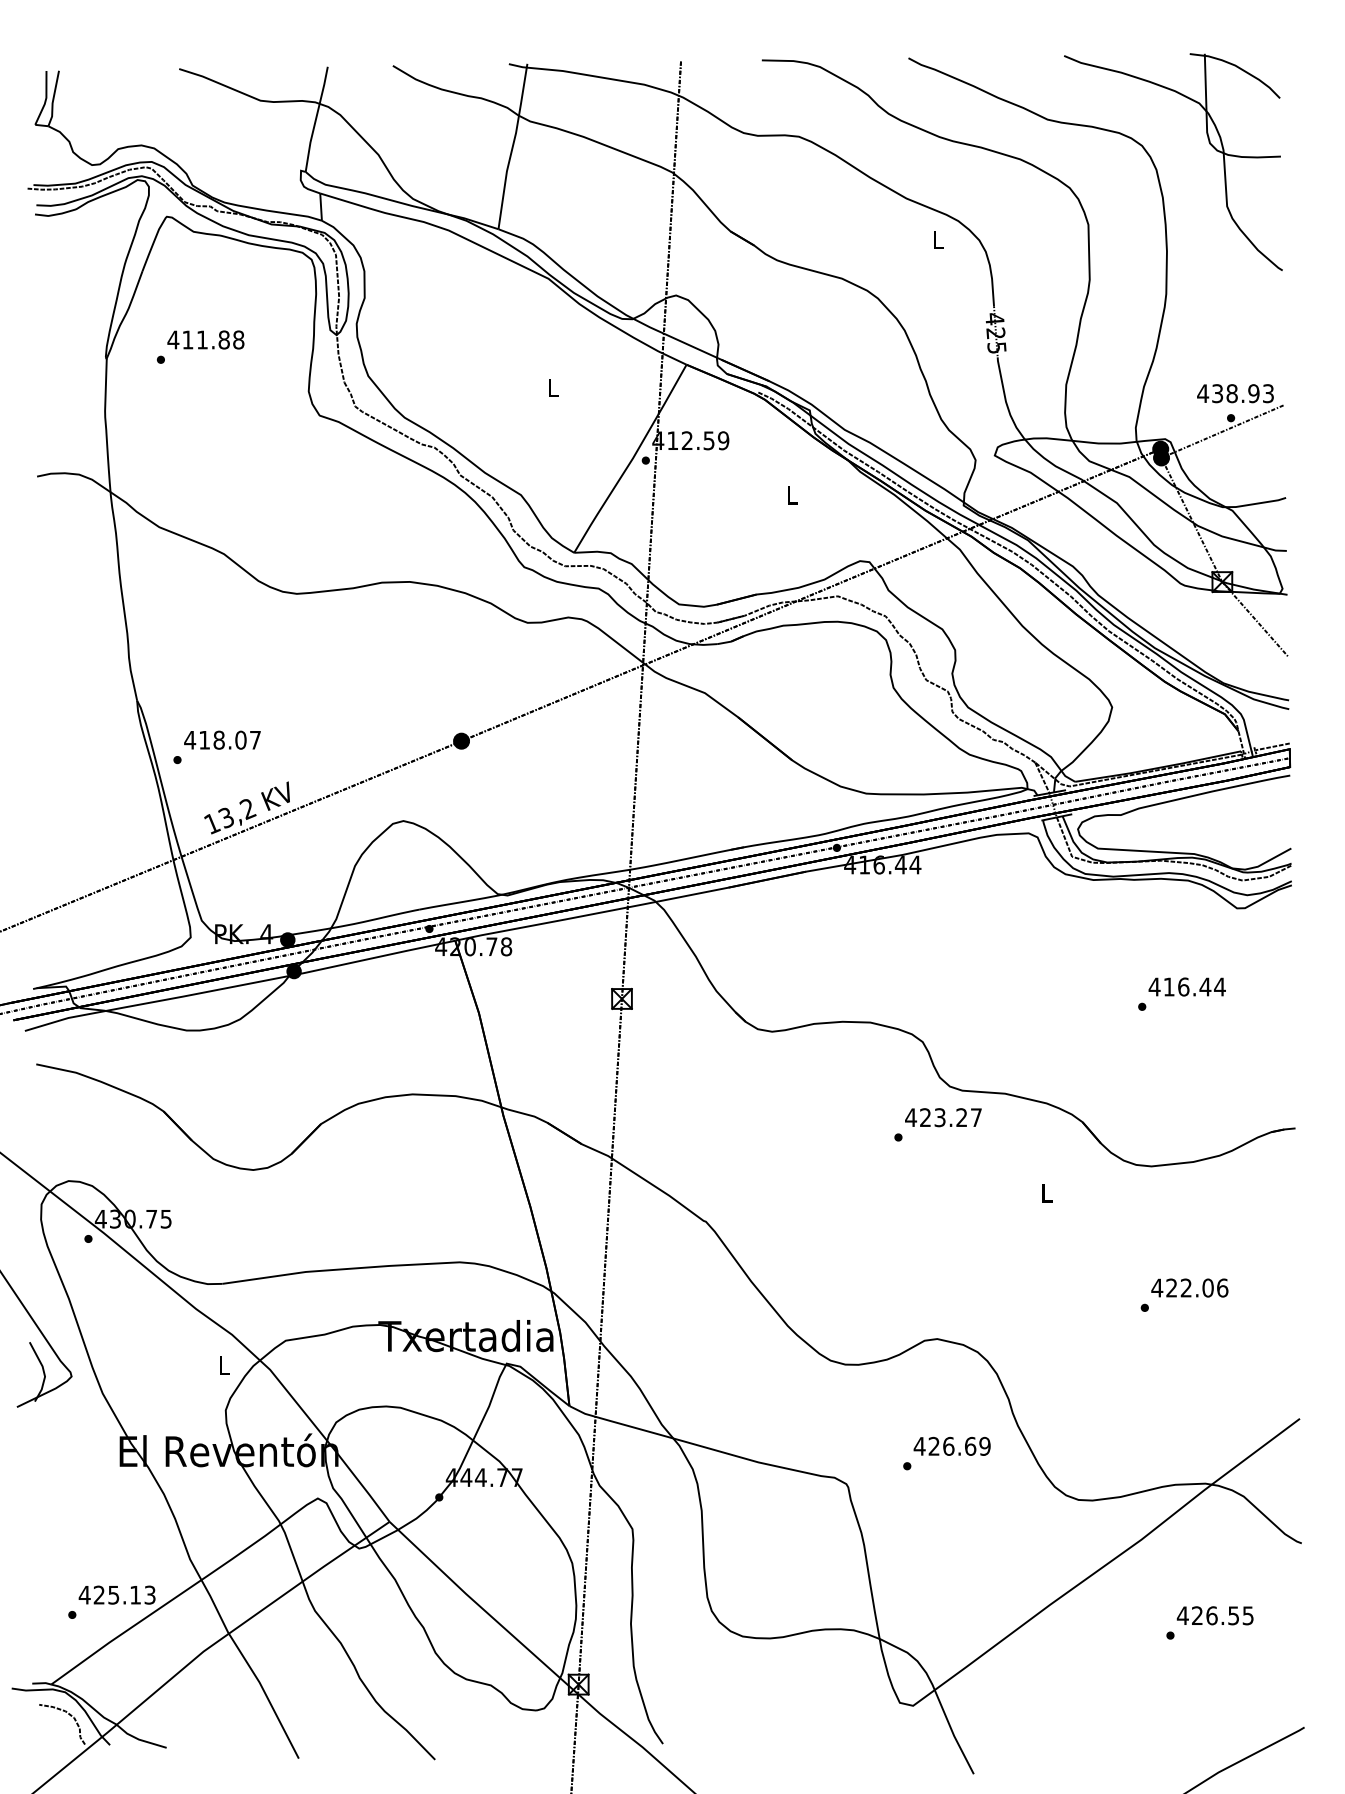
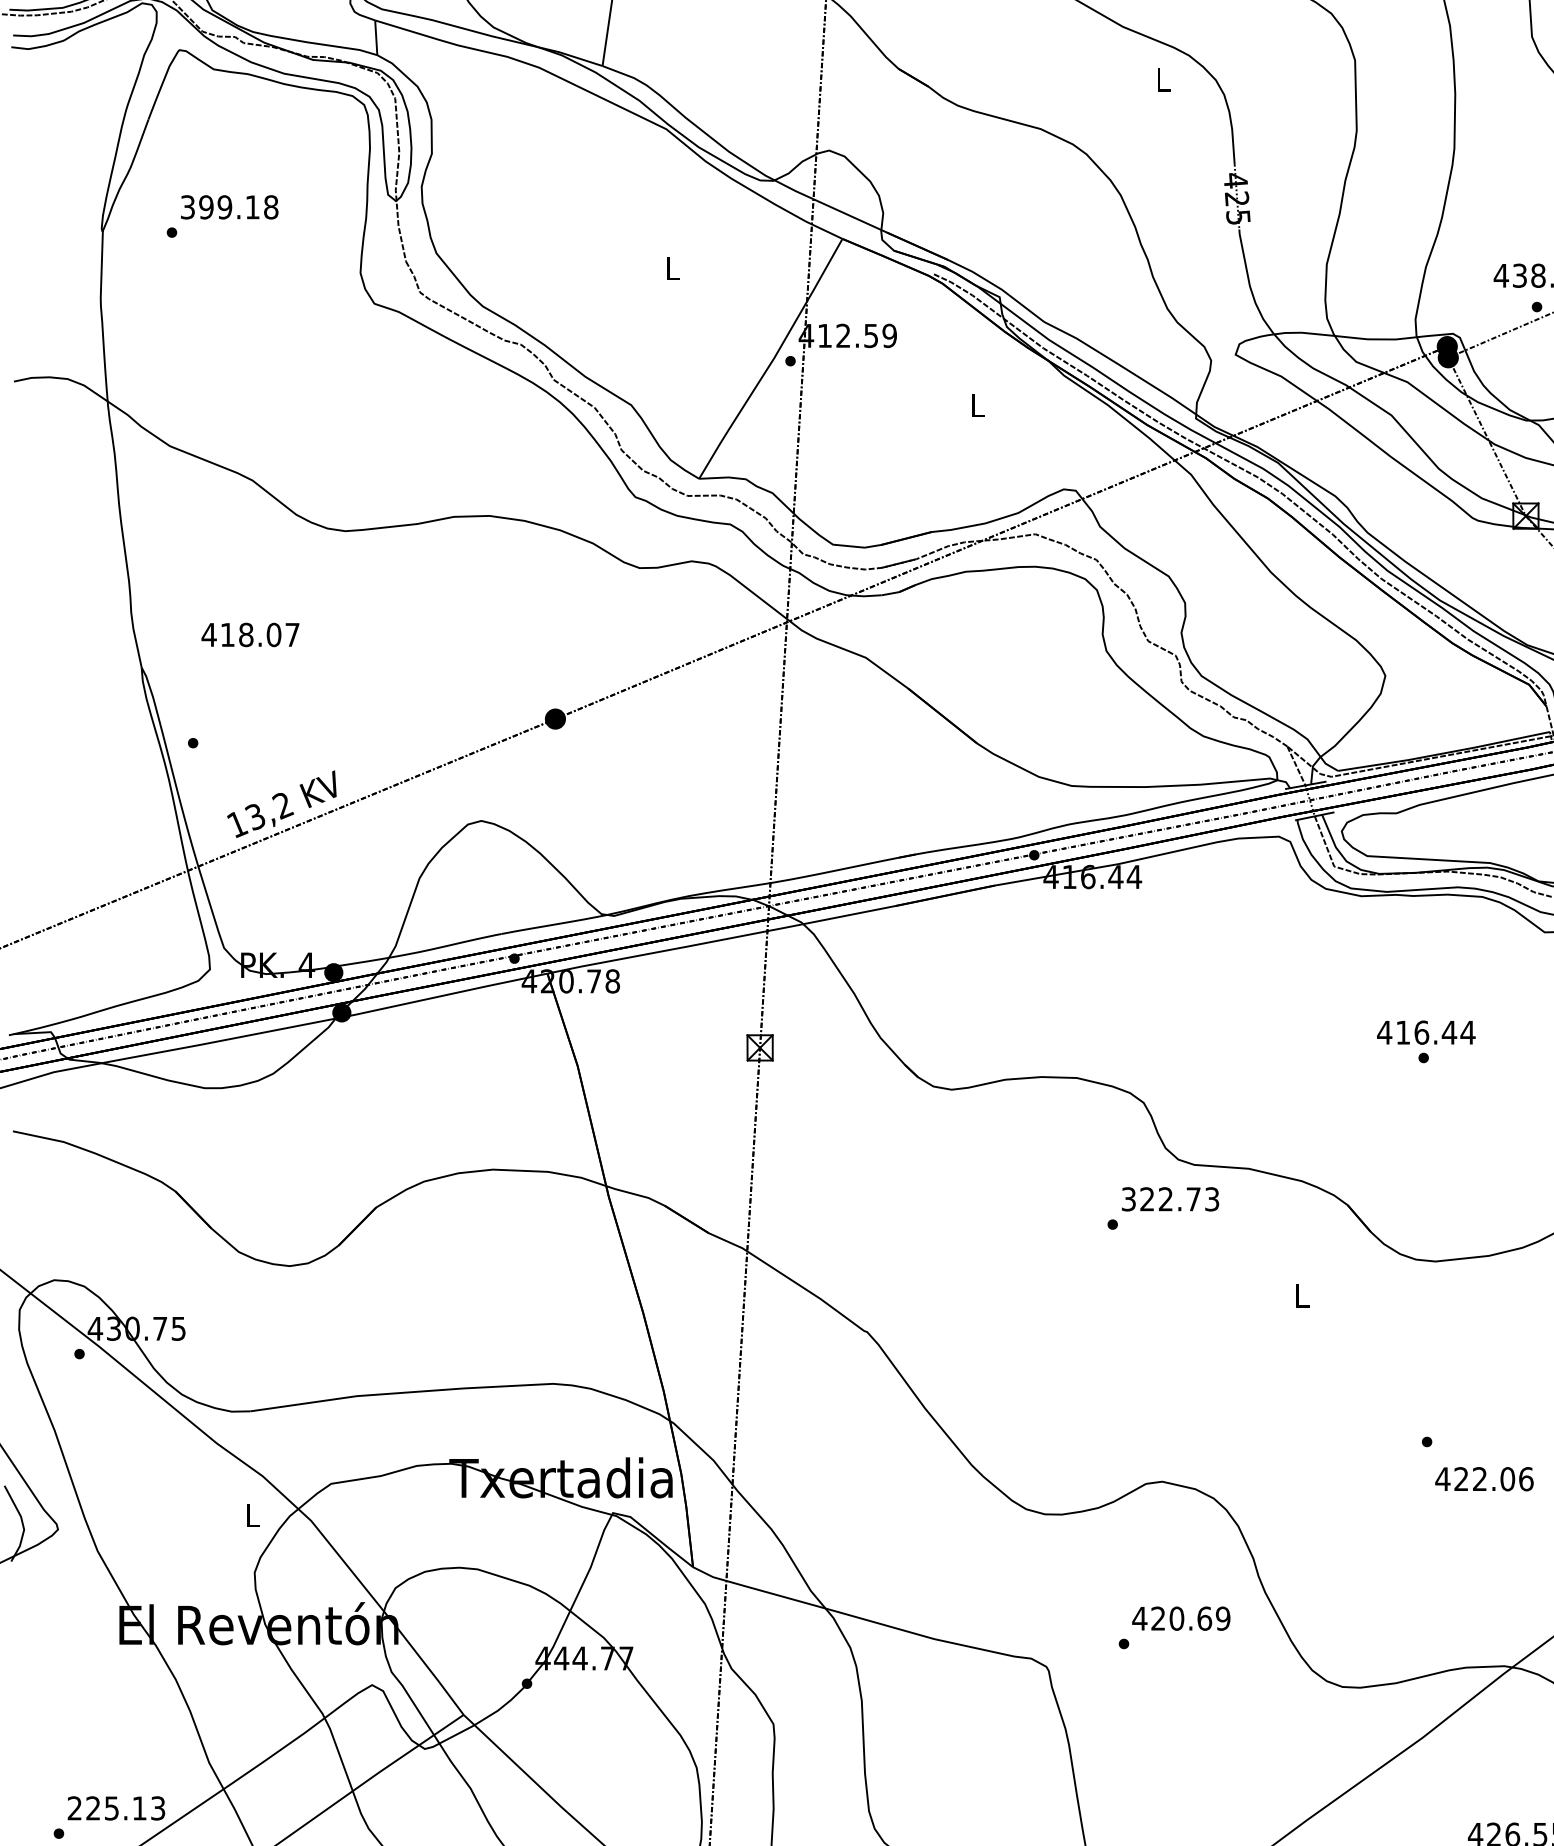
text: (198, 339) -> (219, 206), 411.88 -> 399.18
text: (222, 739) -> (250, 634), moved
text: (1186, 986) -> (1425, 1032), moved
text: (943, 1117) -> (1170, 1199), 423.27 -> 322.73
text: (1189, 1287) -> (1484, 1478), moved
text: (948, 1445) -> (1176, 1617), 426.69 -> 420.69
text: (84, 1594) -> (74, 1807), 425.13 -> 225.13

